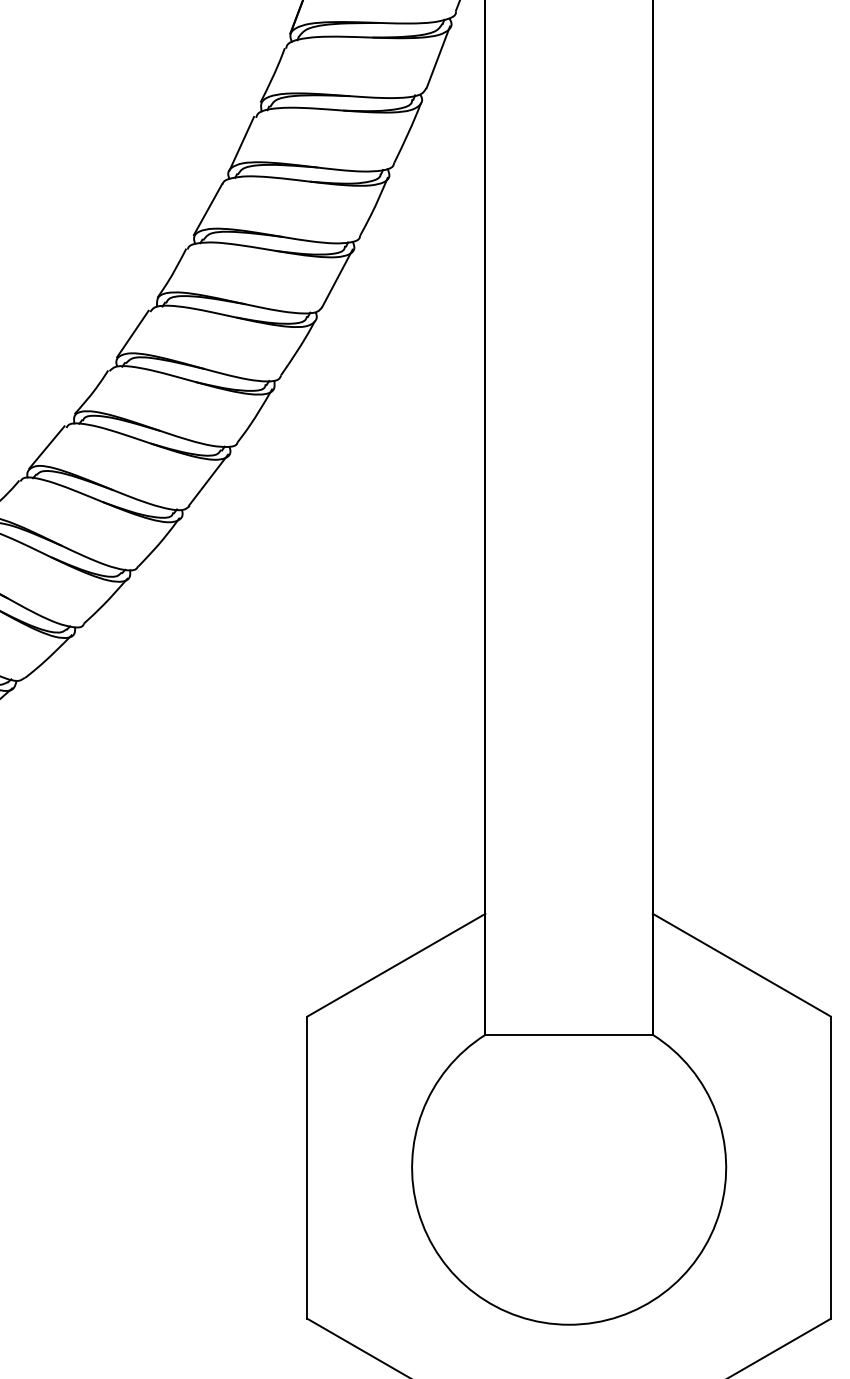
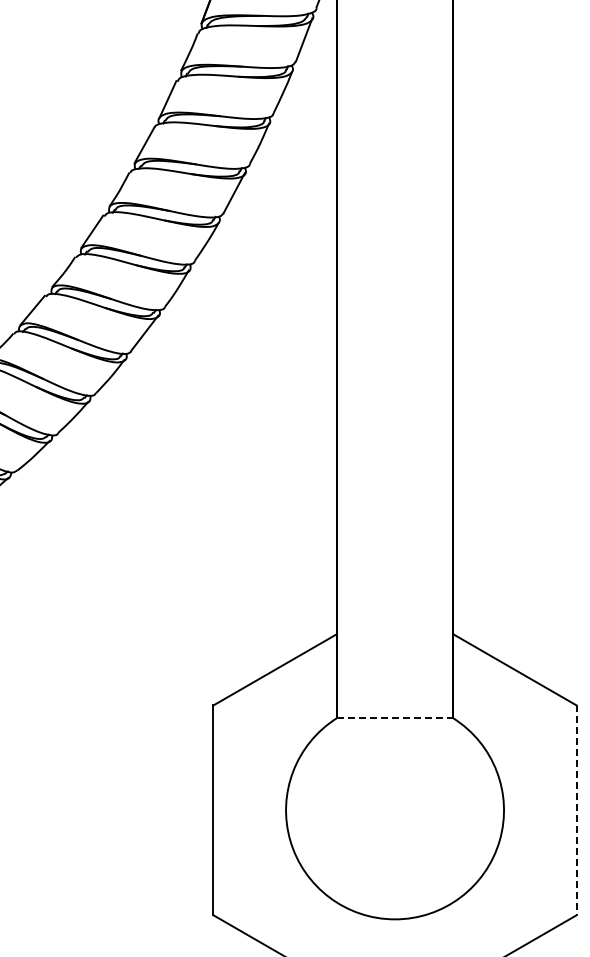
line: (569, 1035) -> (395, 718), solid -> dashed
line: (830, 1167) -> (576, 810), solid -> dashed

